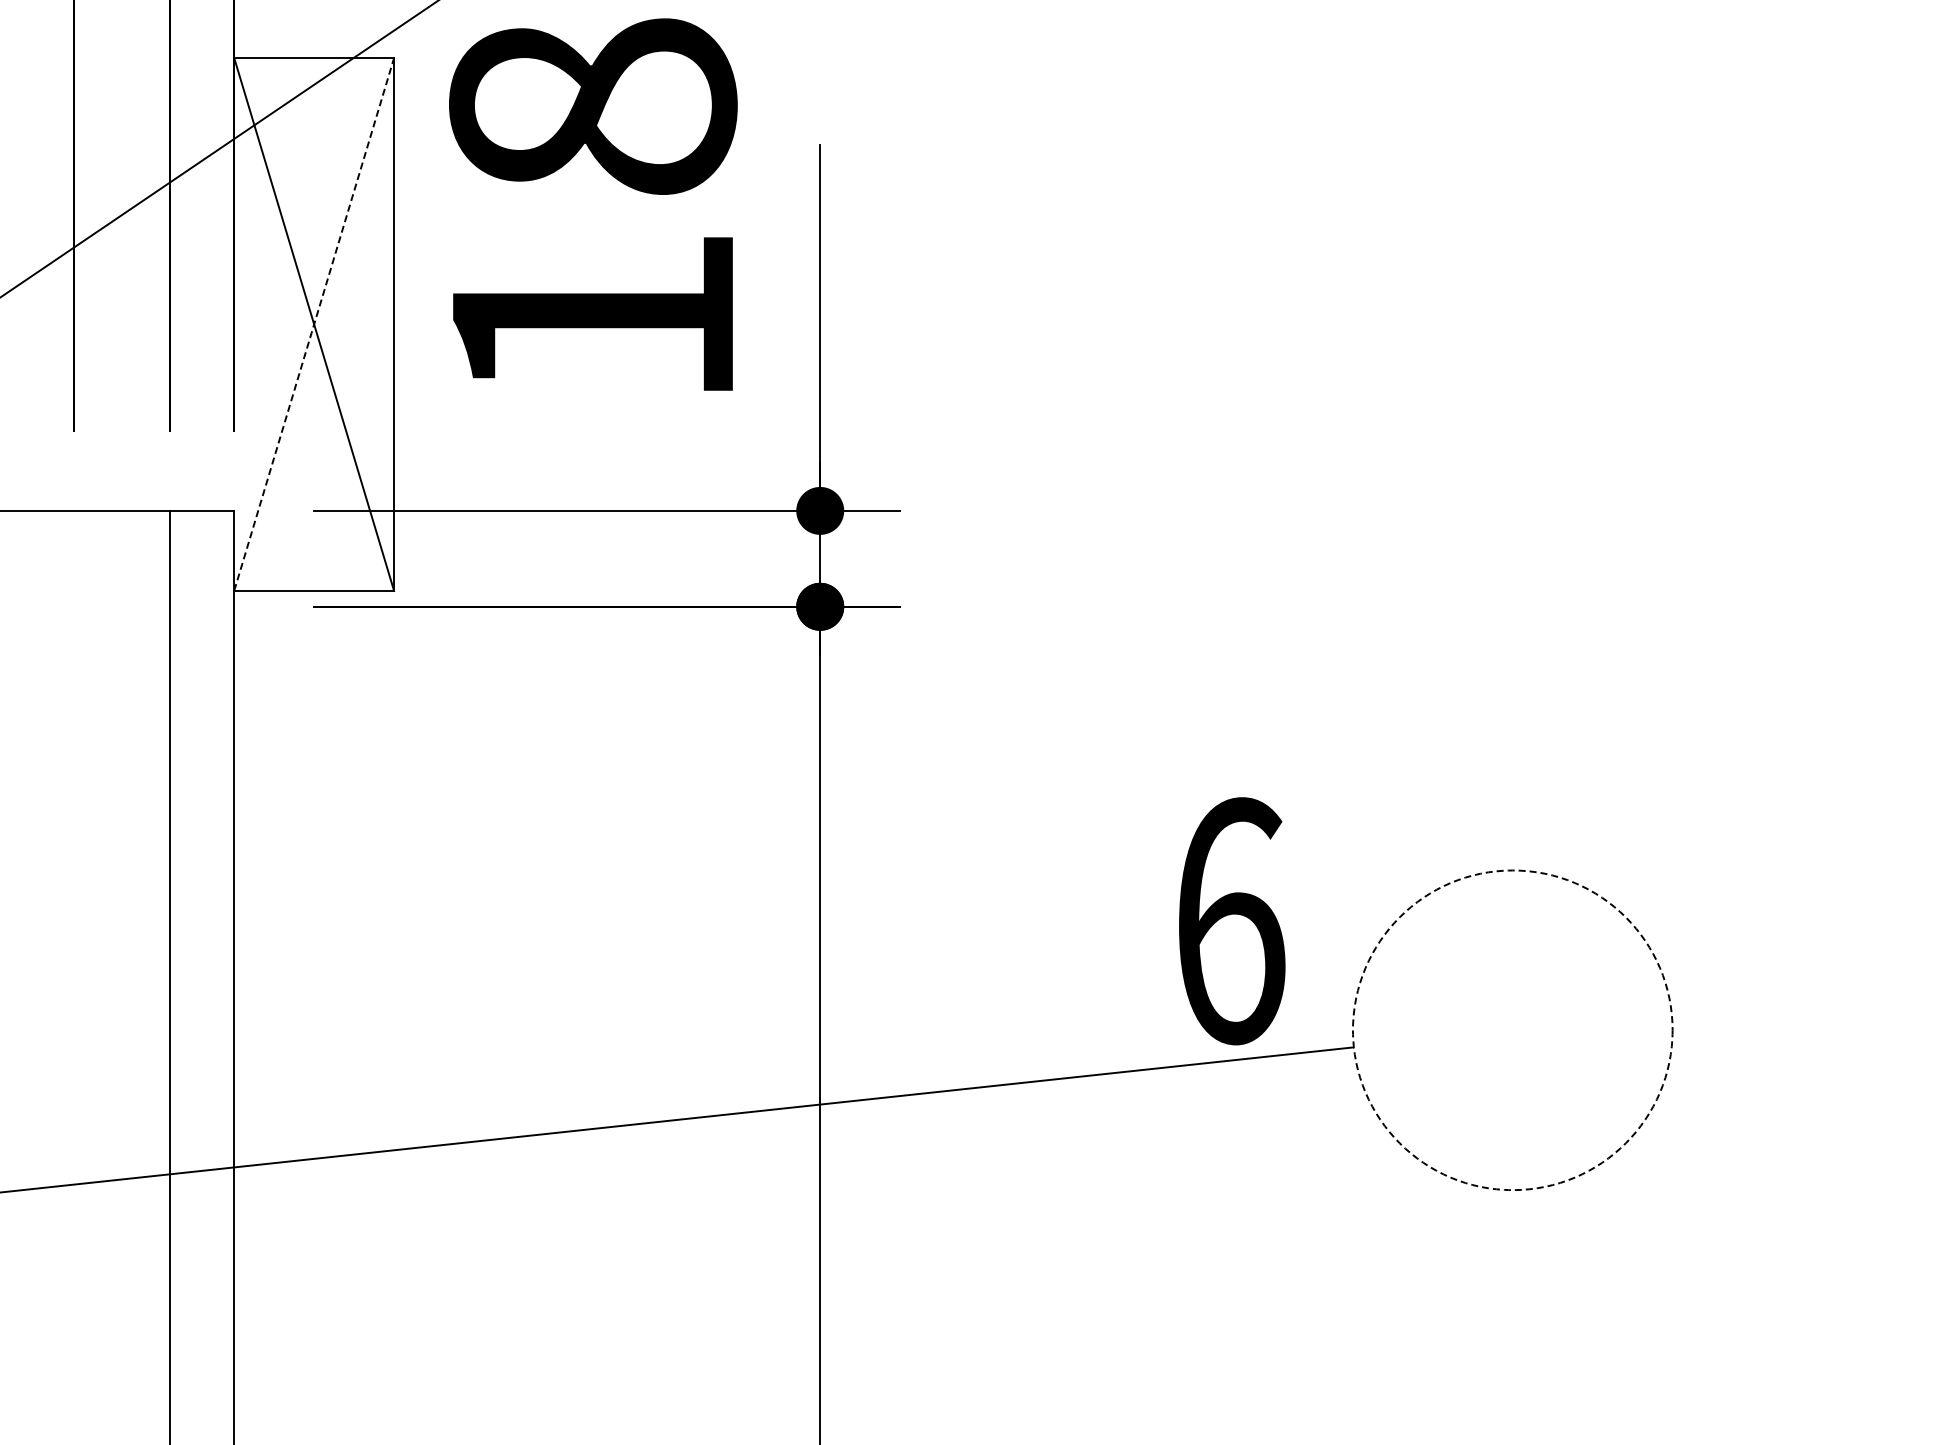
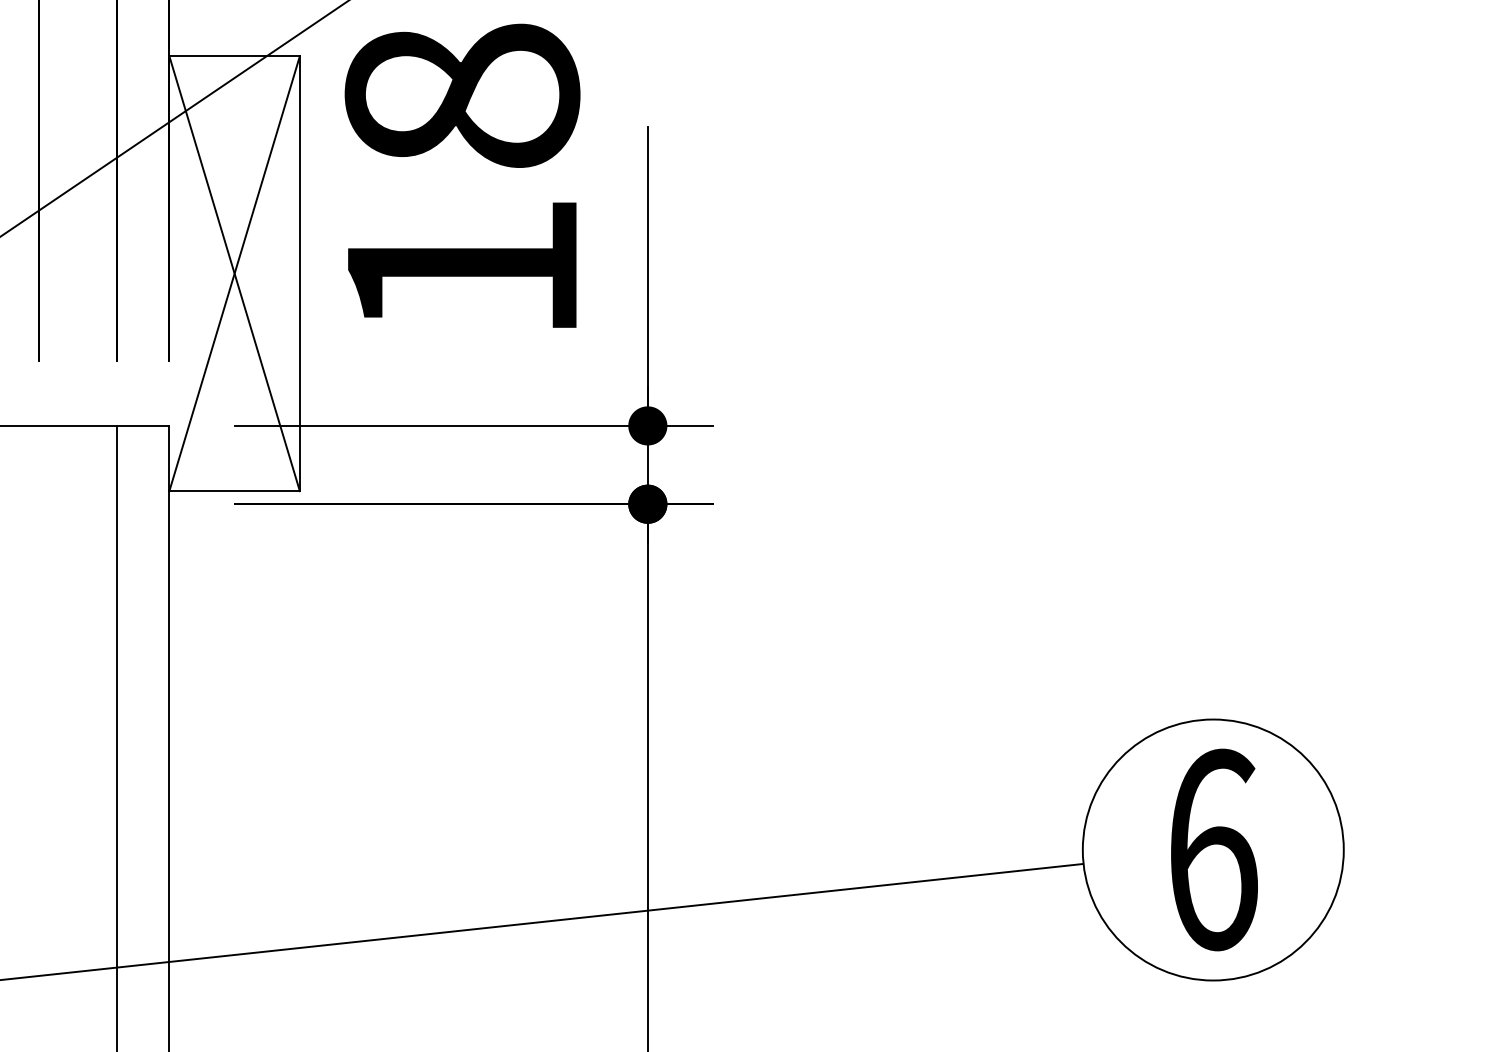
line: (314, 323) -> (234, 272), dashed -> solid
text: (1232, 921) -> (1214, 850), moved
circle: (1512, 1030) -> (1213, 850), dashed -> solid

